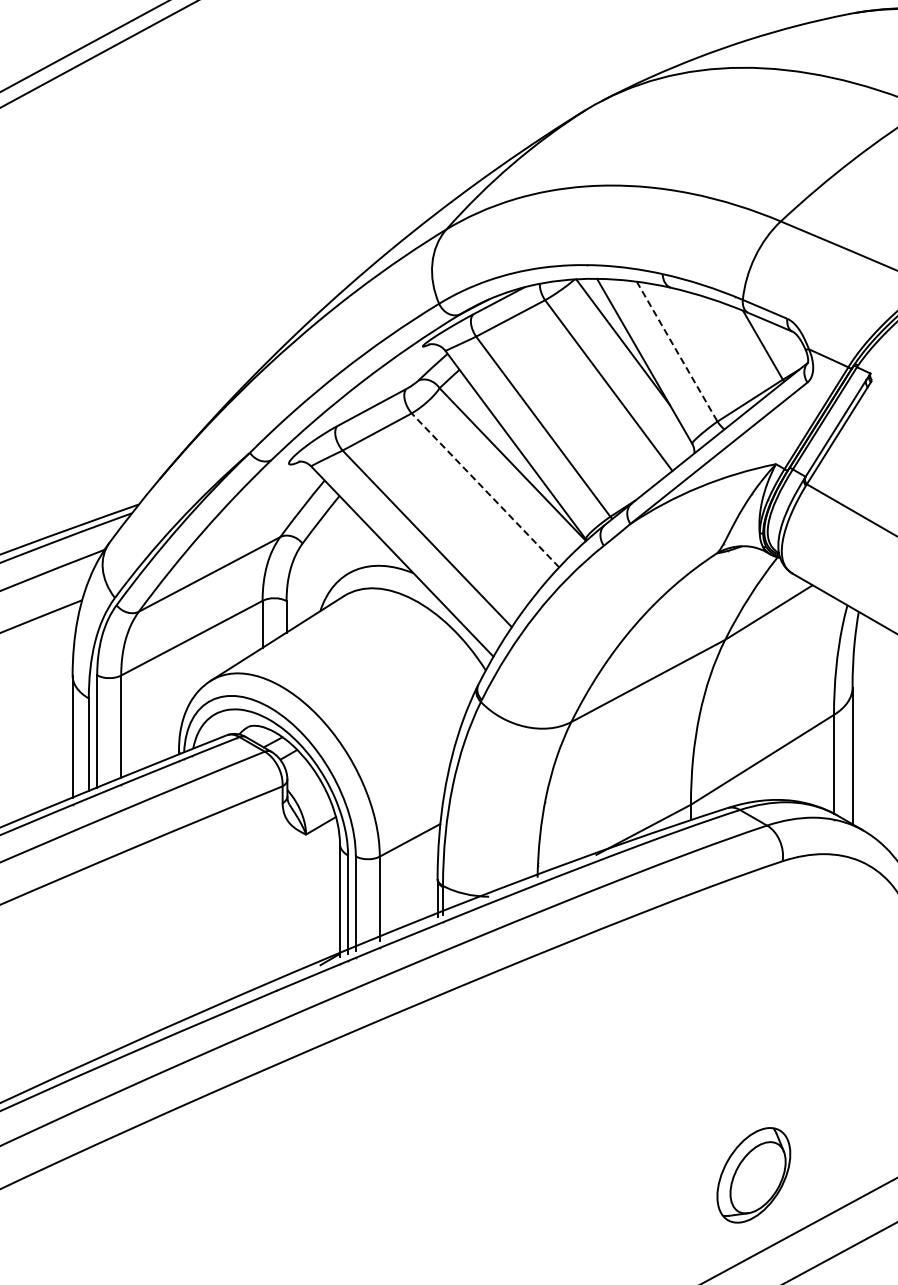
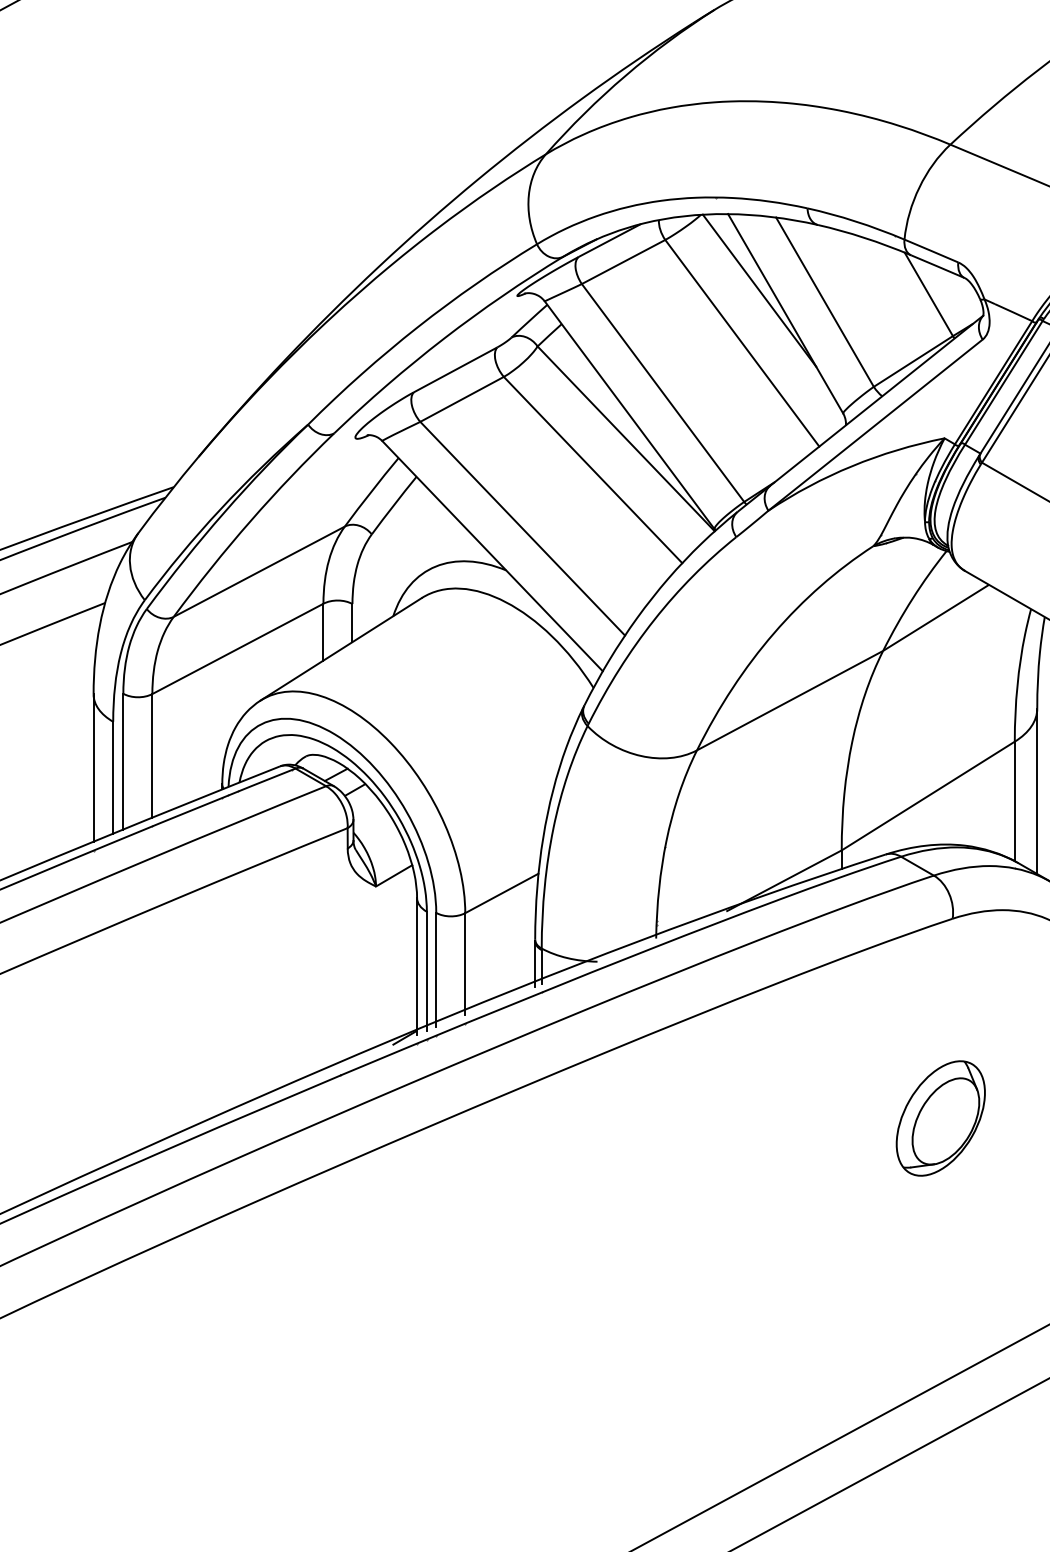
line: (677, 351) -> (825, 302), dashed -> solid
line: (485, 490) -> (593, 470), dashed -> solid
part: (753, 1175) -> (940, 1118), moved

